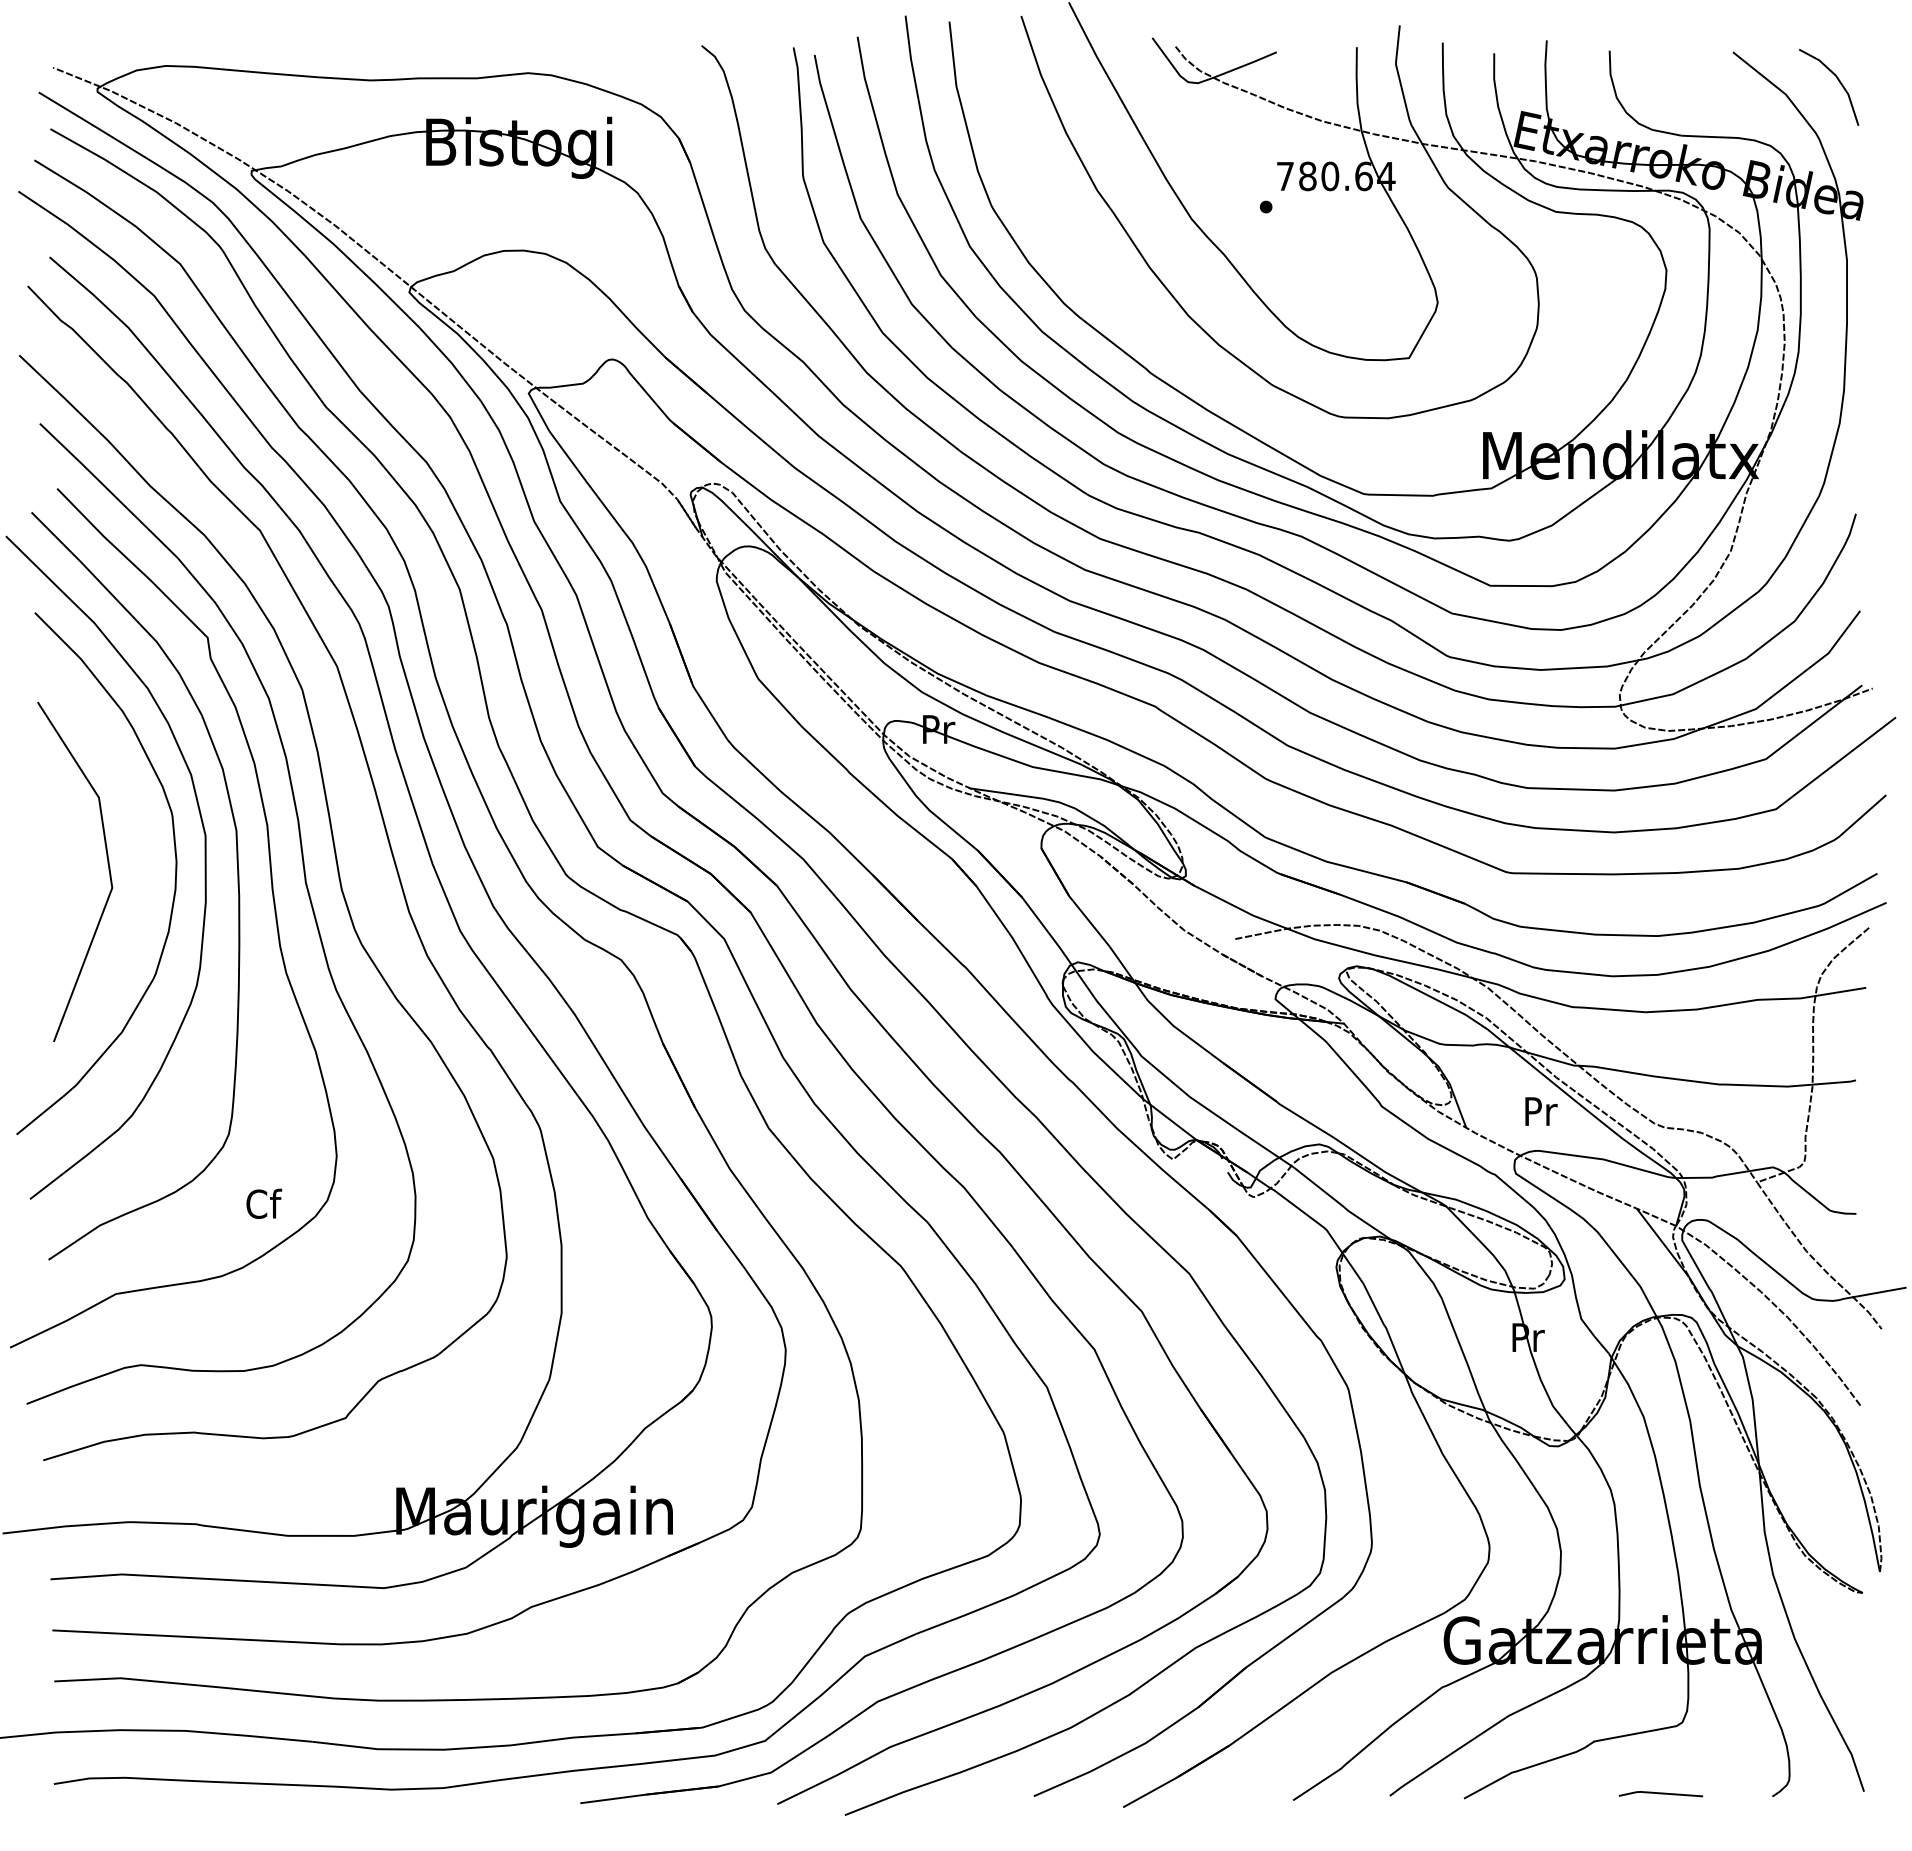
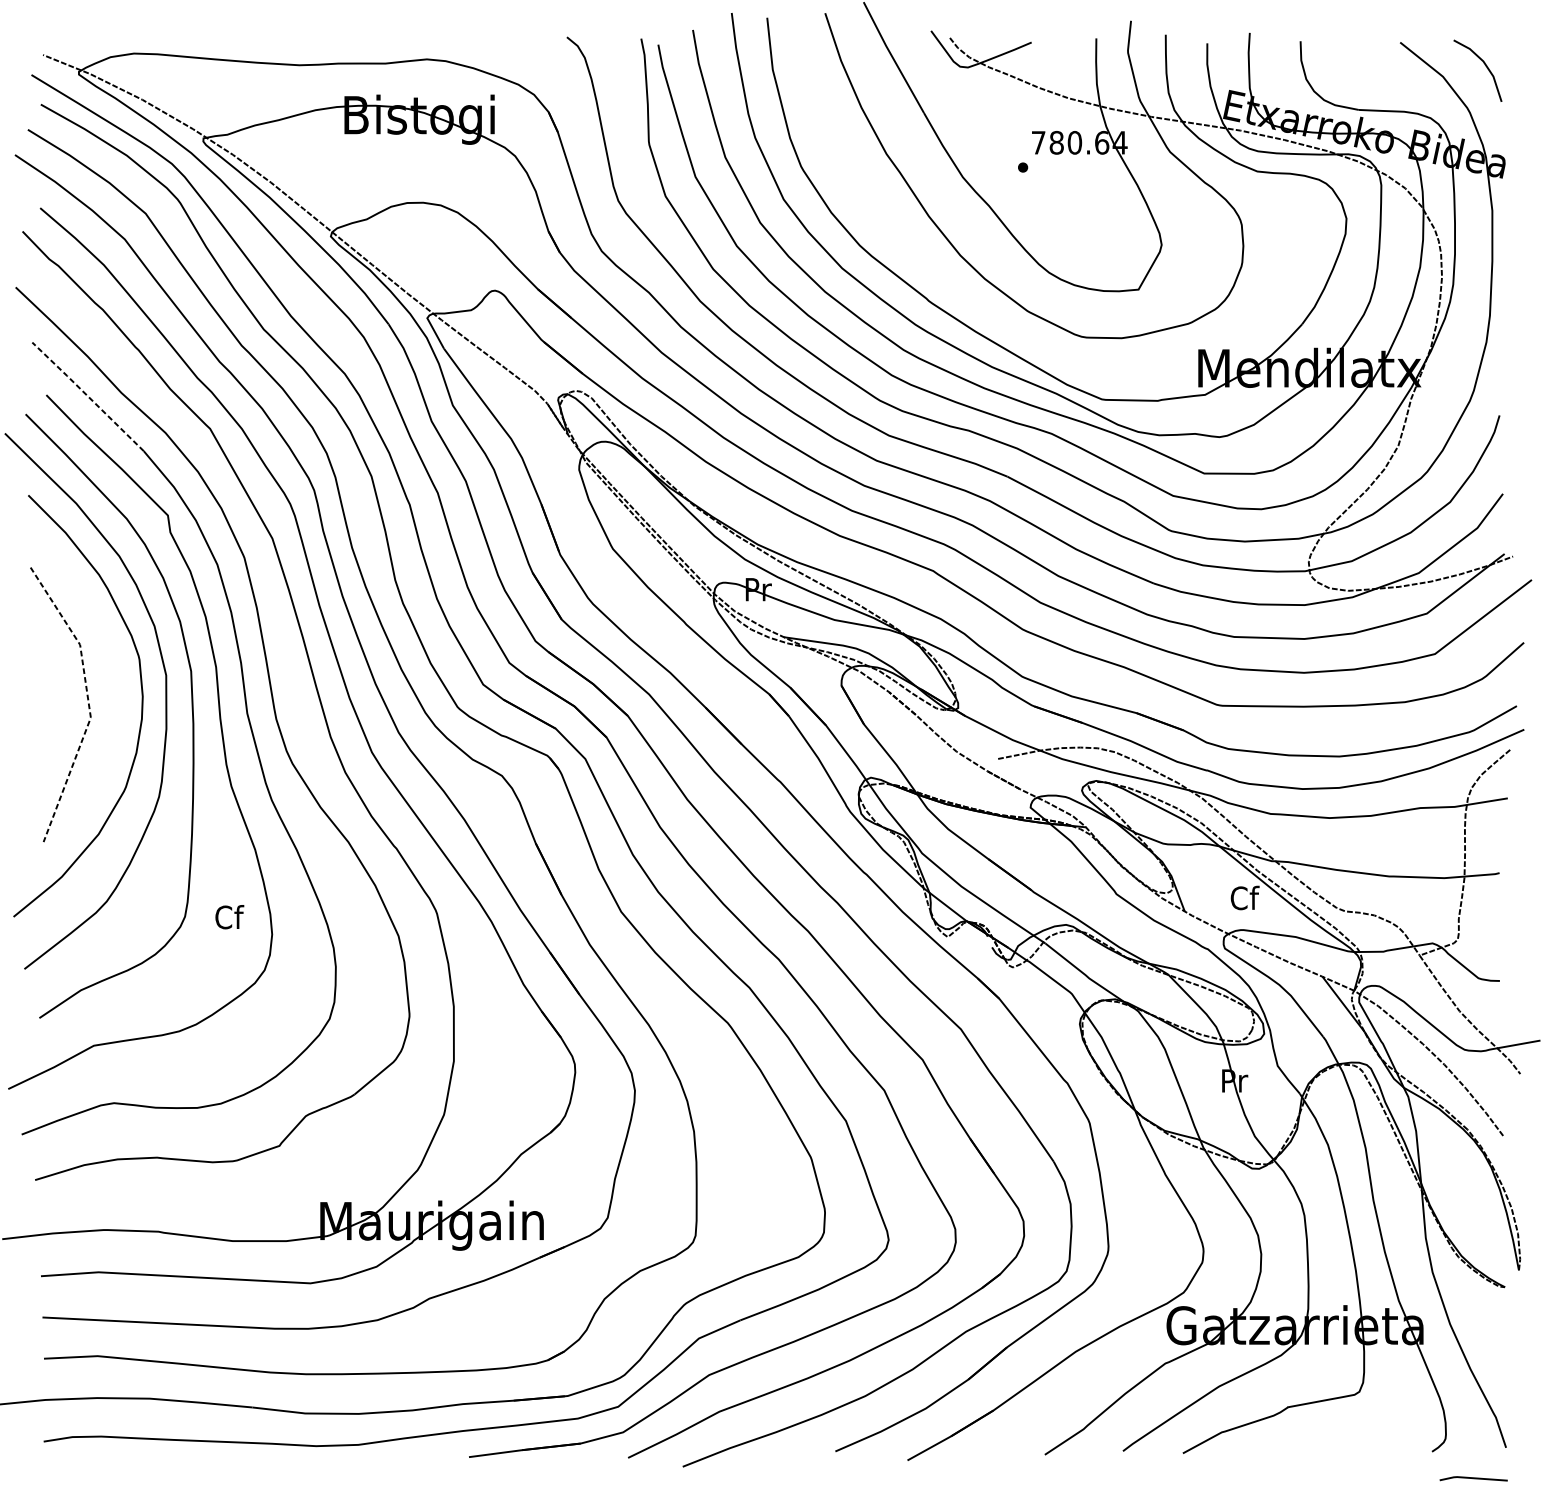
line: (109, 490) -> (88, 396), solid -> dashed
line: (109, 868) -> (88, 701), solid -> dashed
text: (1540, 1111) -> (1244, 898), Pr -> Cf
text: (264, 1203) -> (229, 916), moved
line: (1660, 1794) -> (1473, 1479), moved

